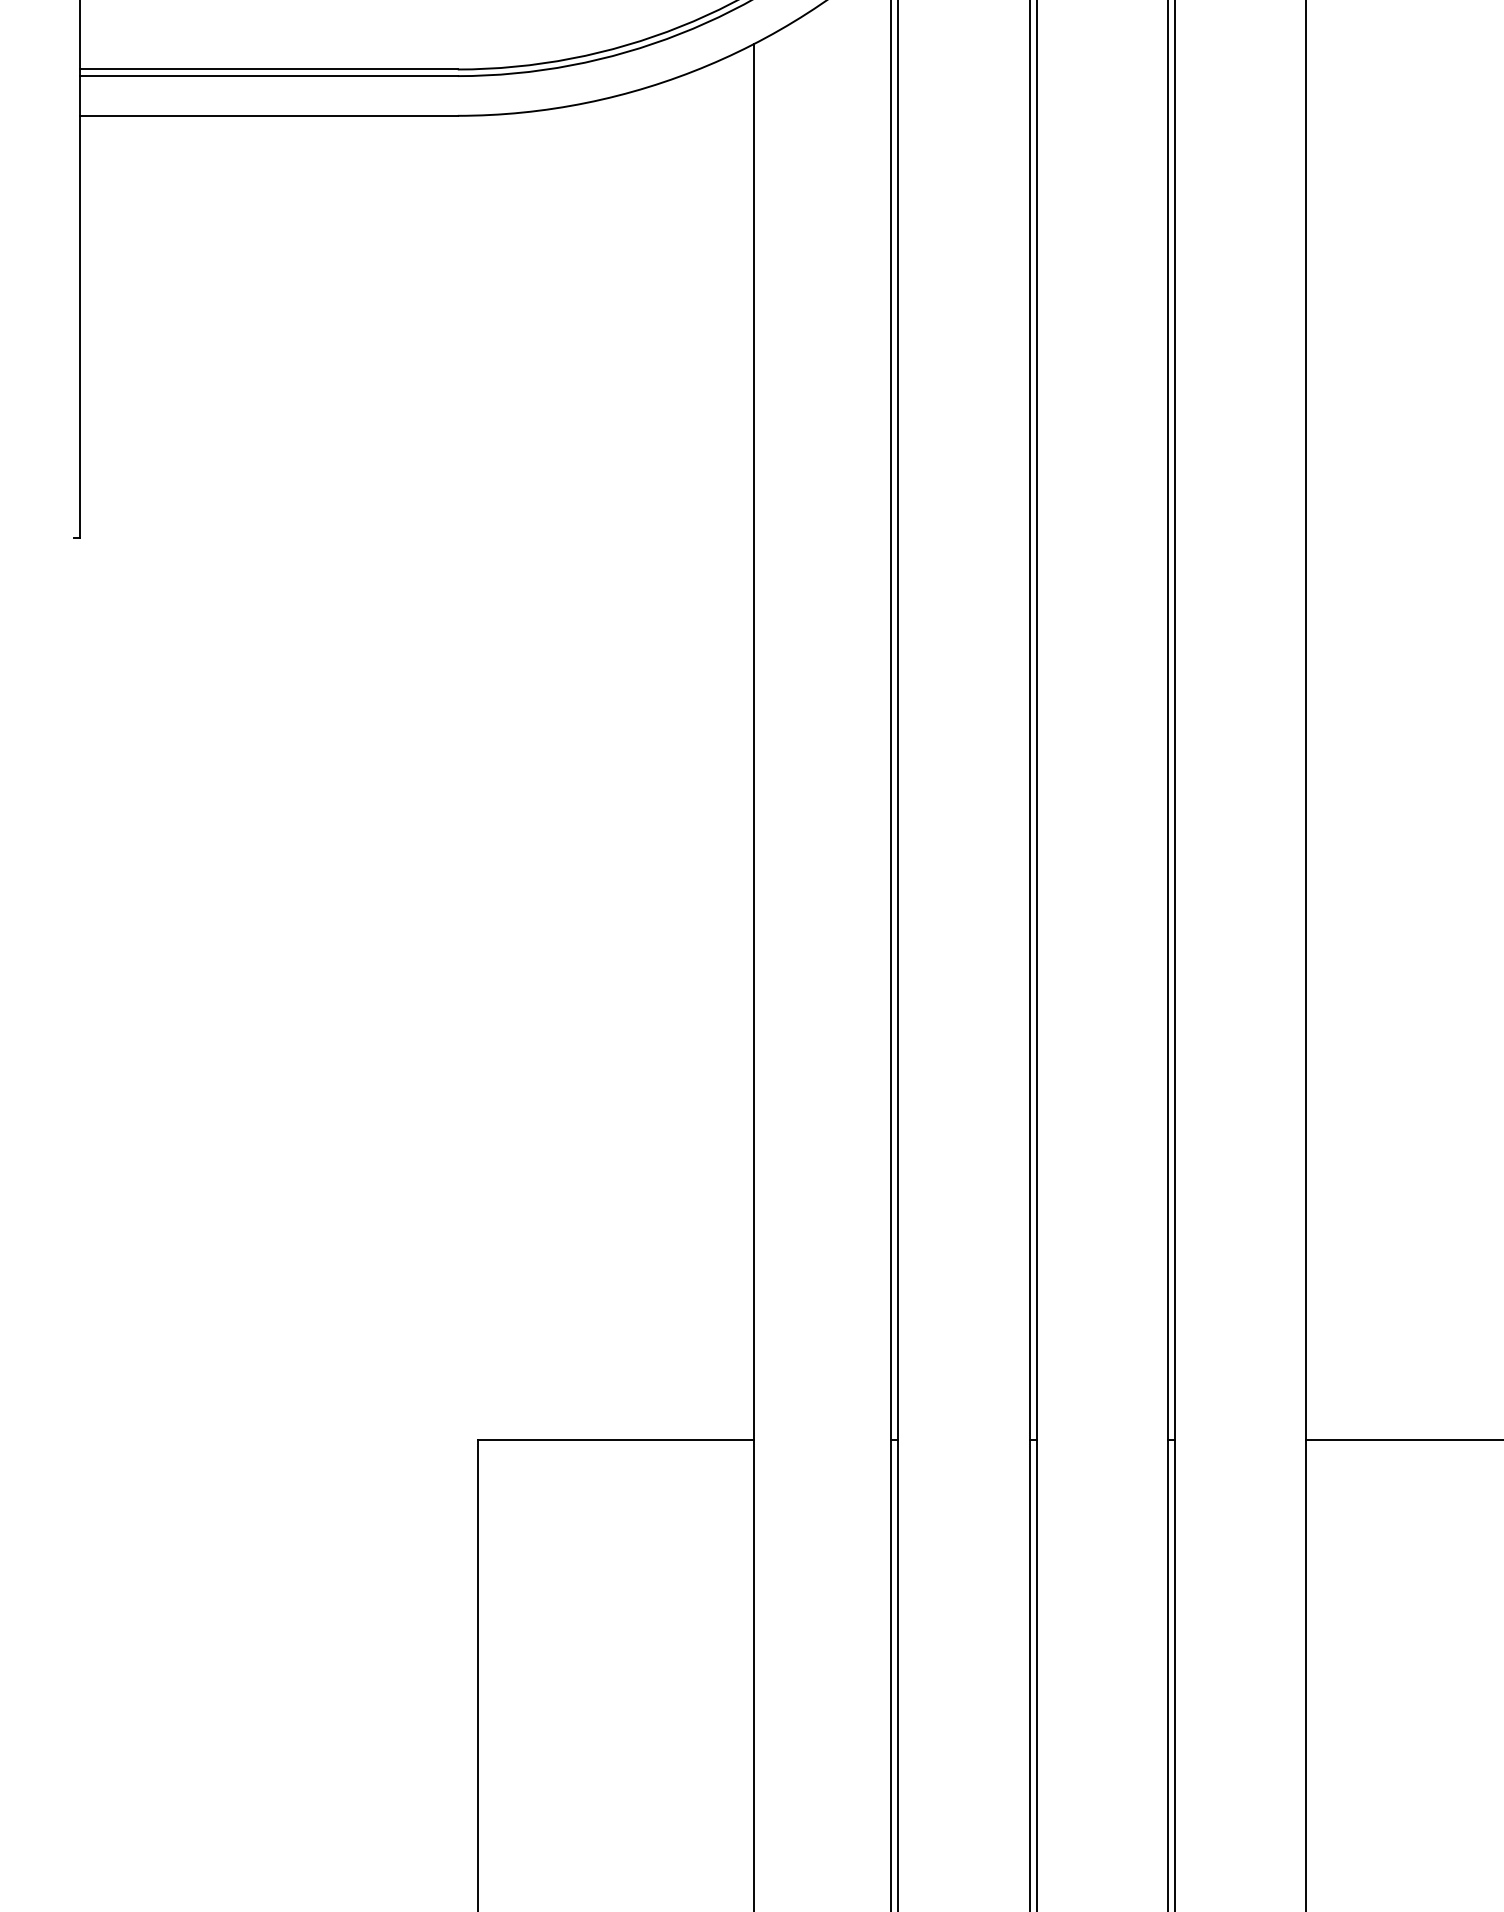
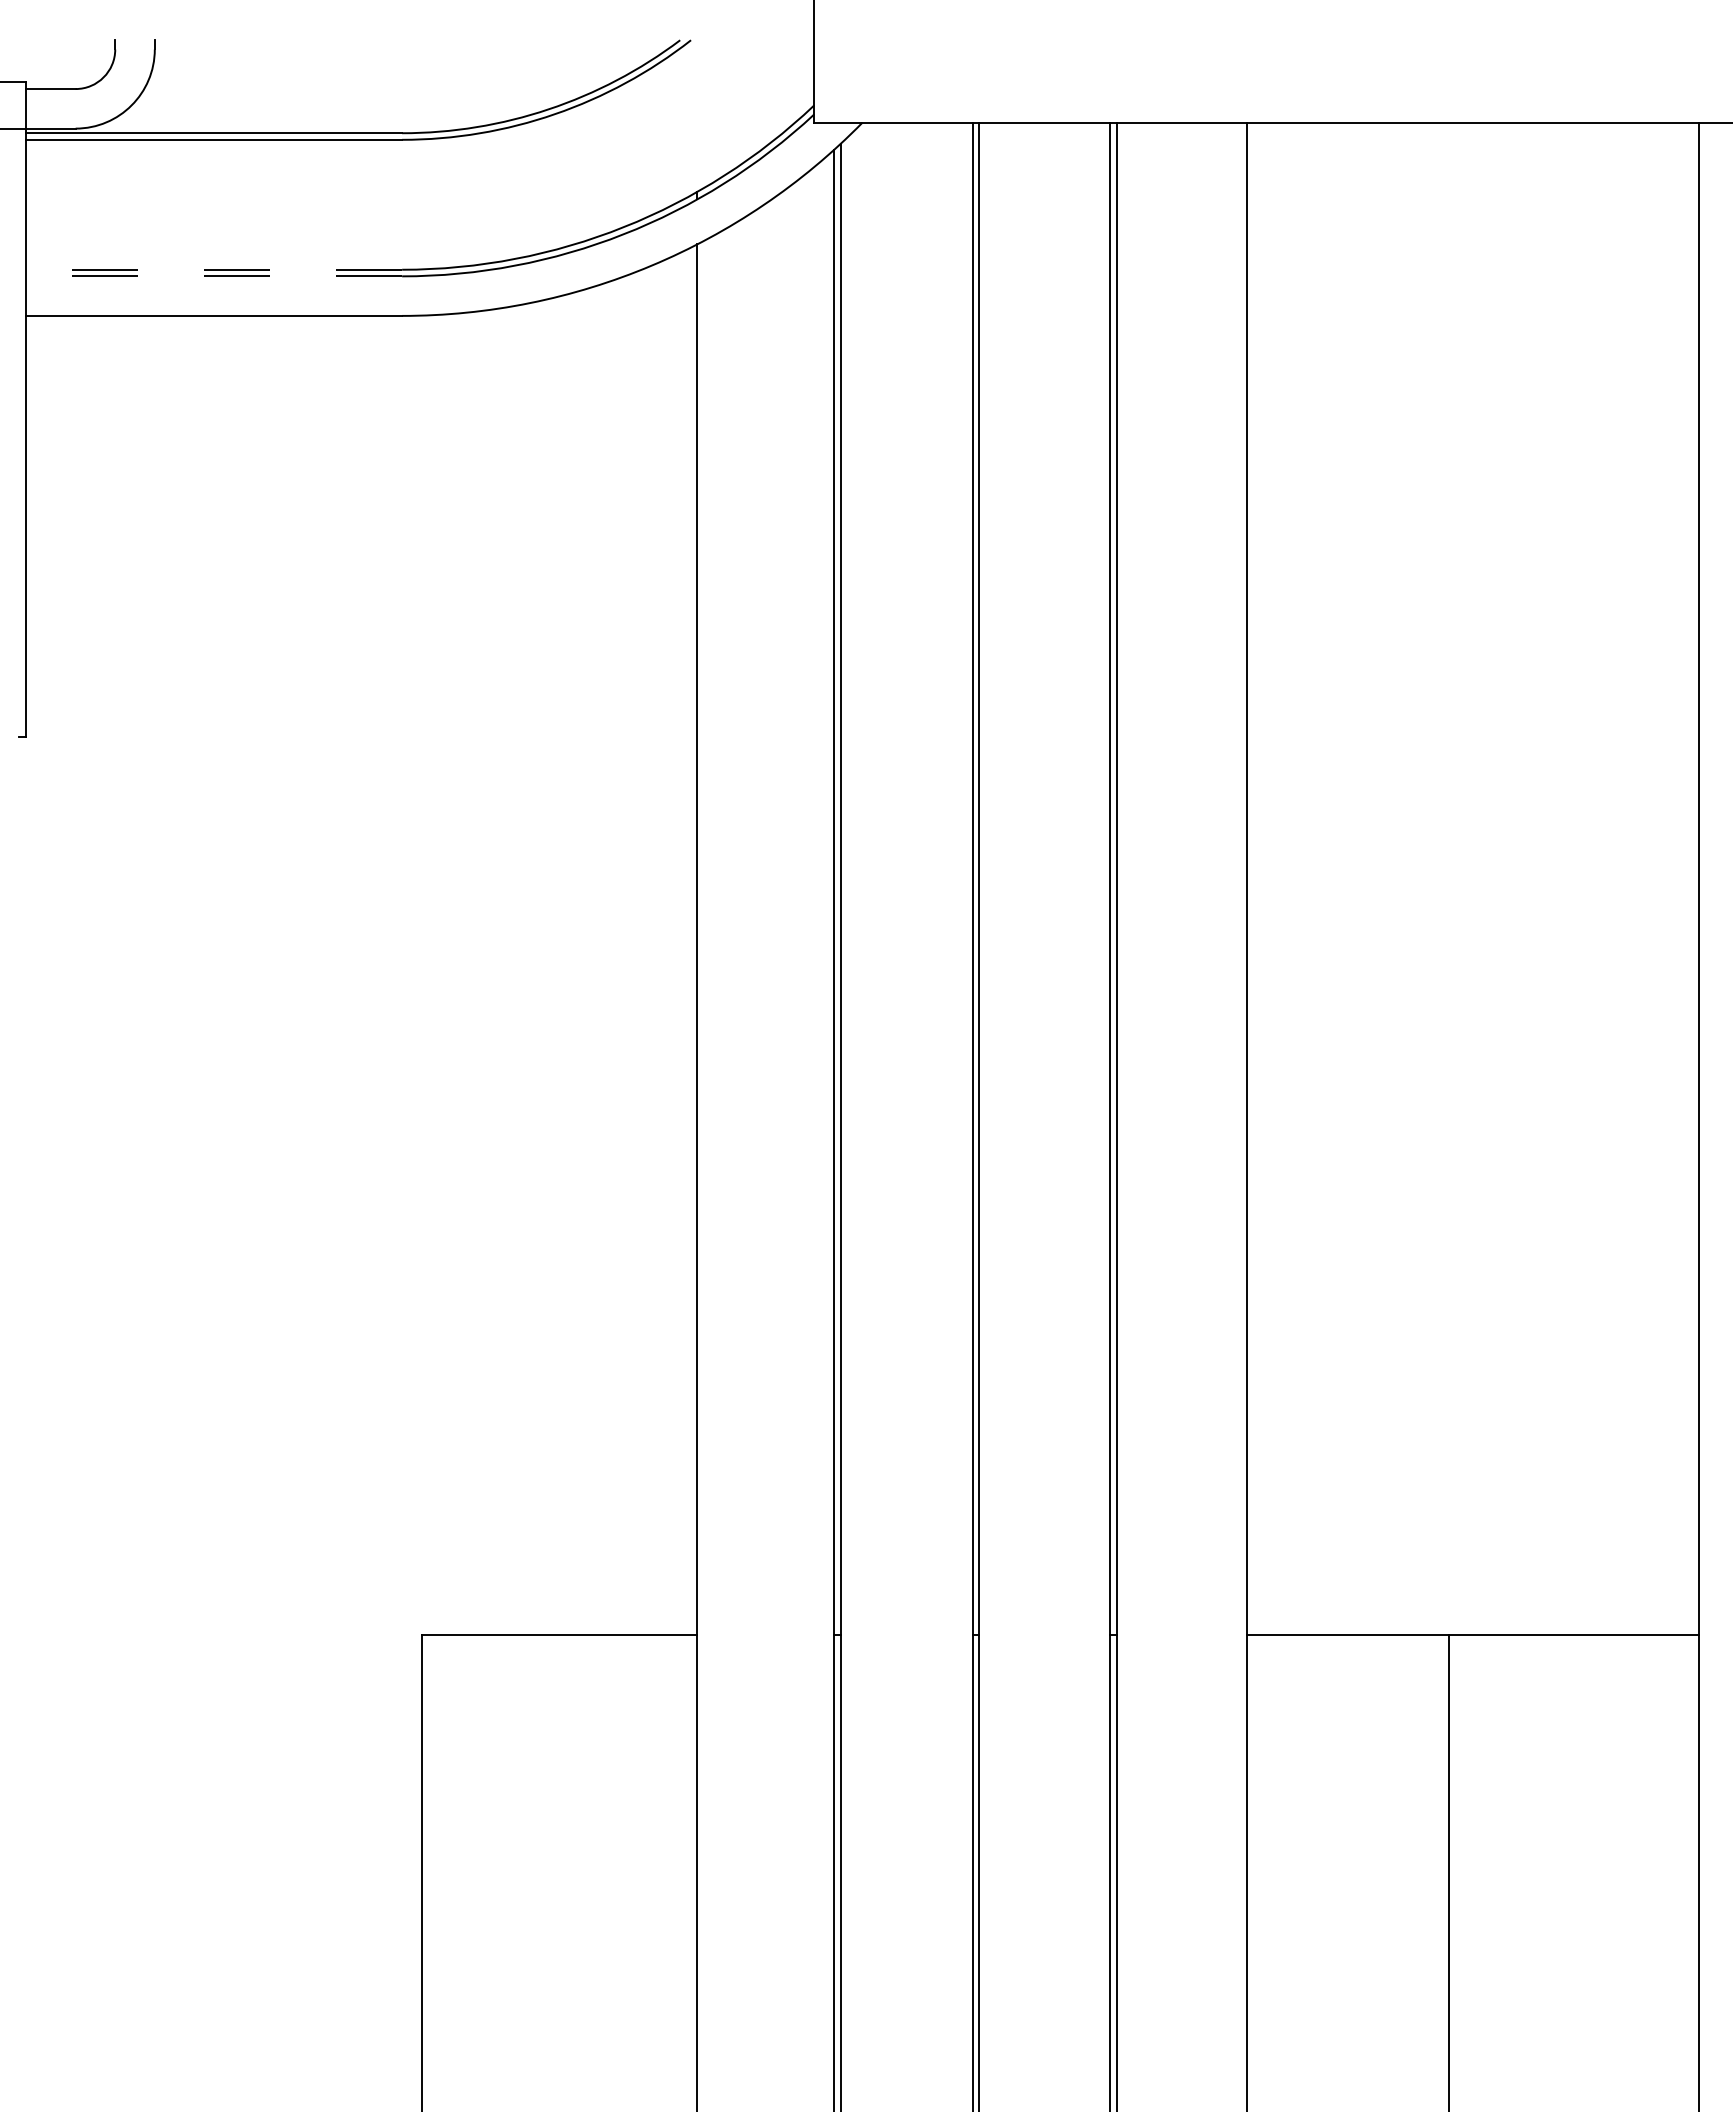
line: (268, 69) -> (213, 269), solid -> dashed
line: (268, 76) -> (213, 276), solid -> dashed

